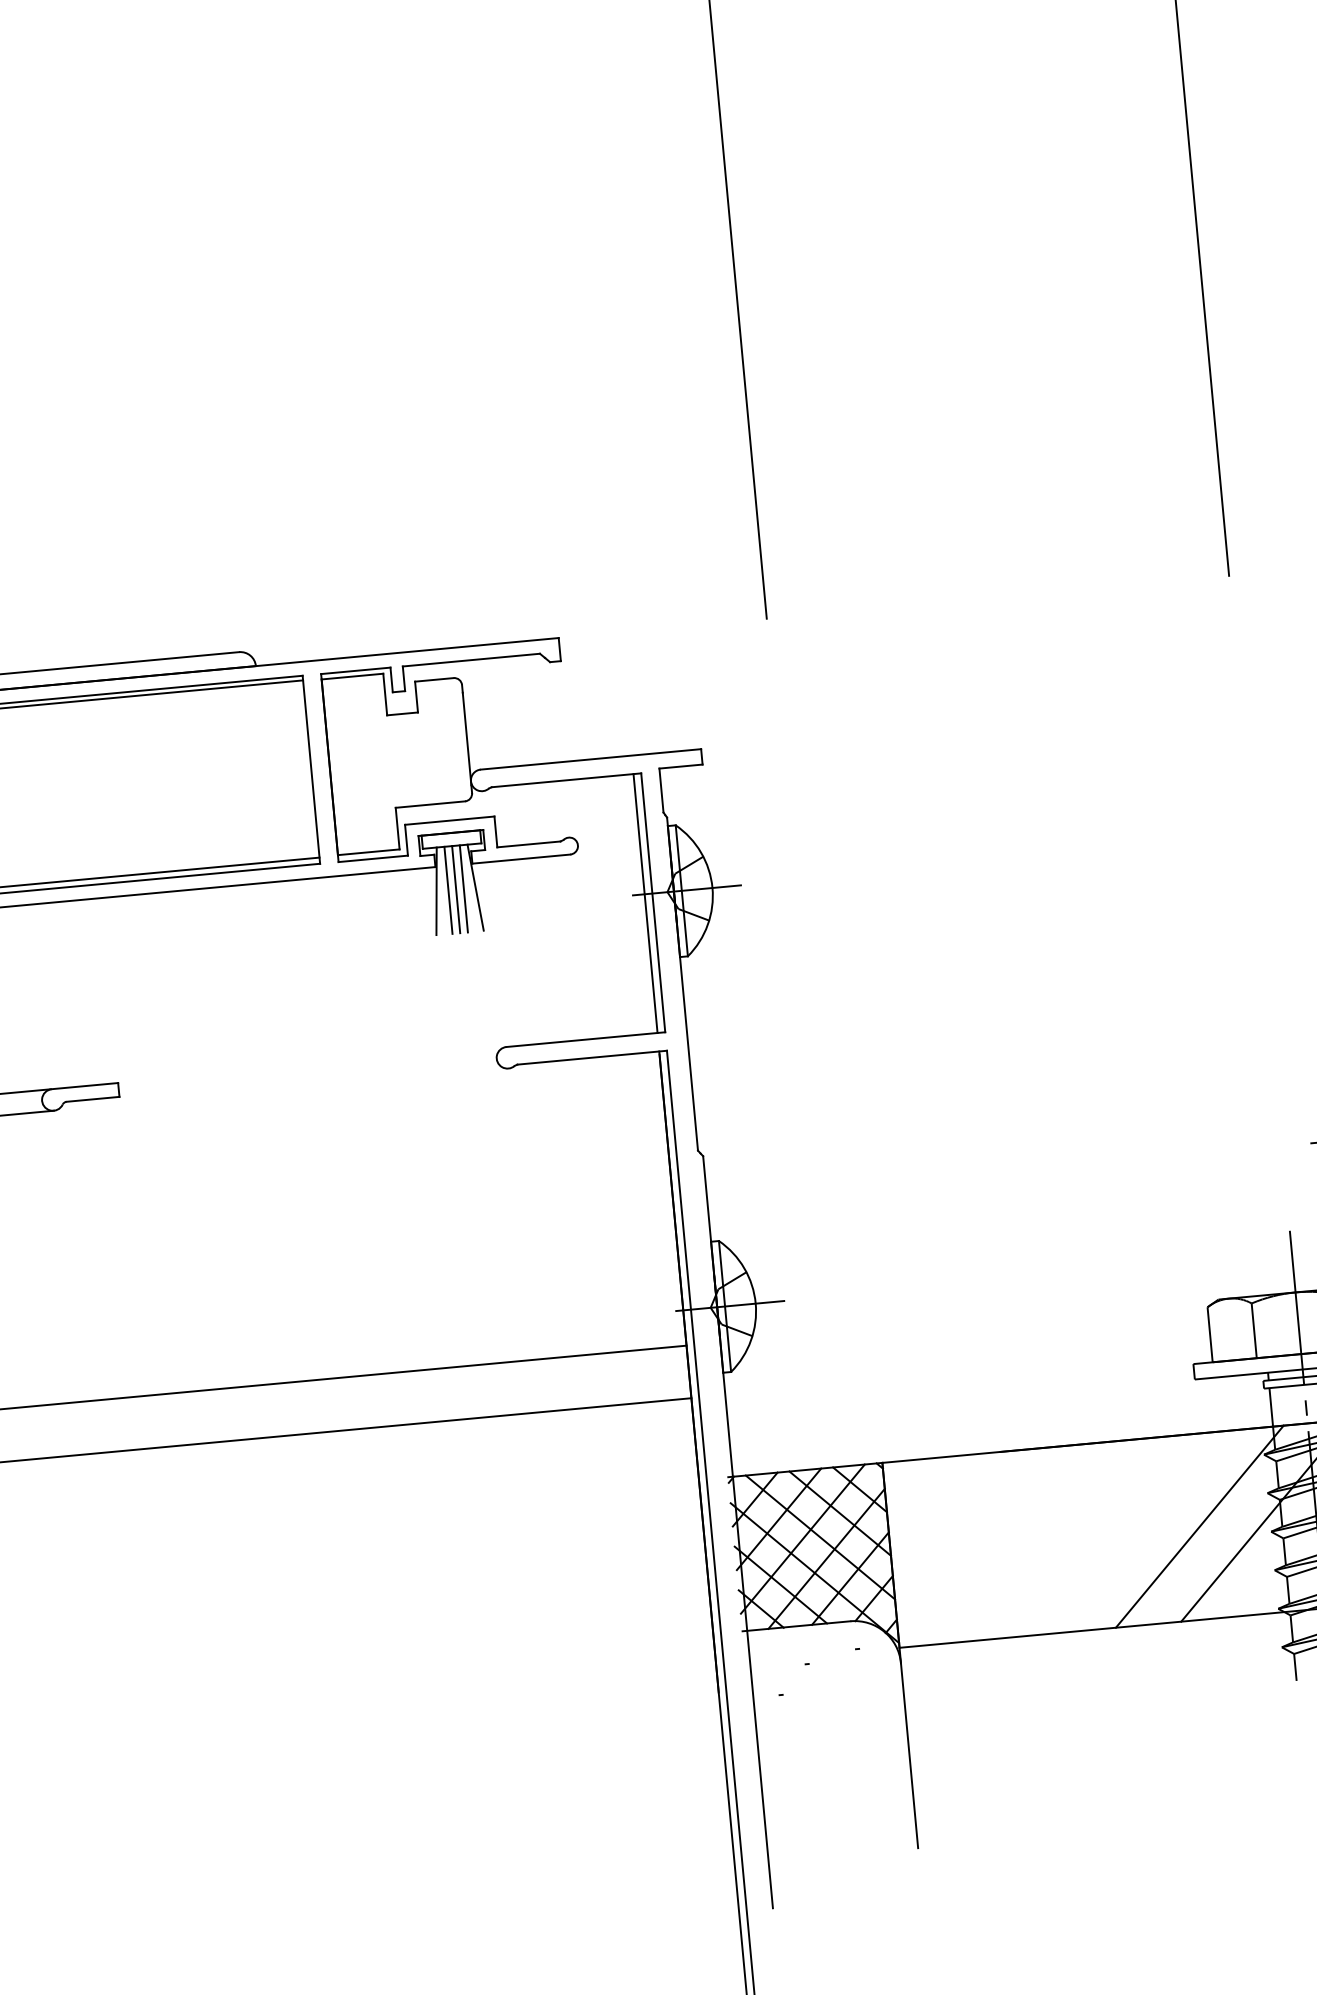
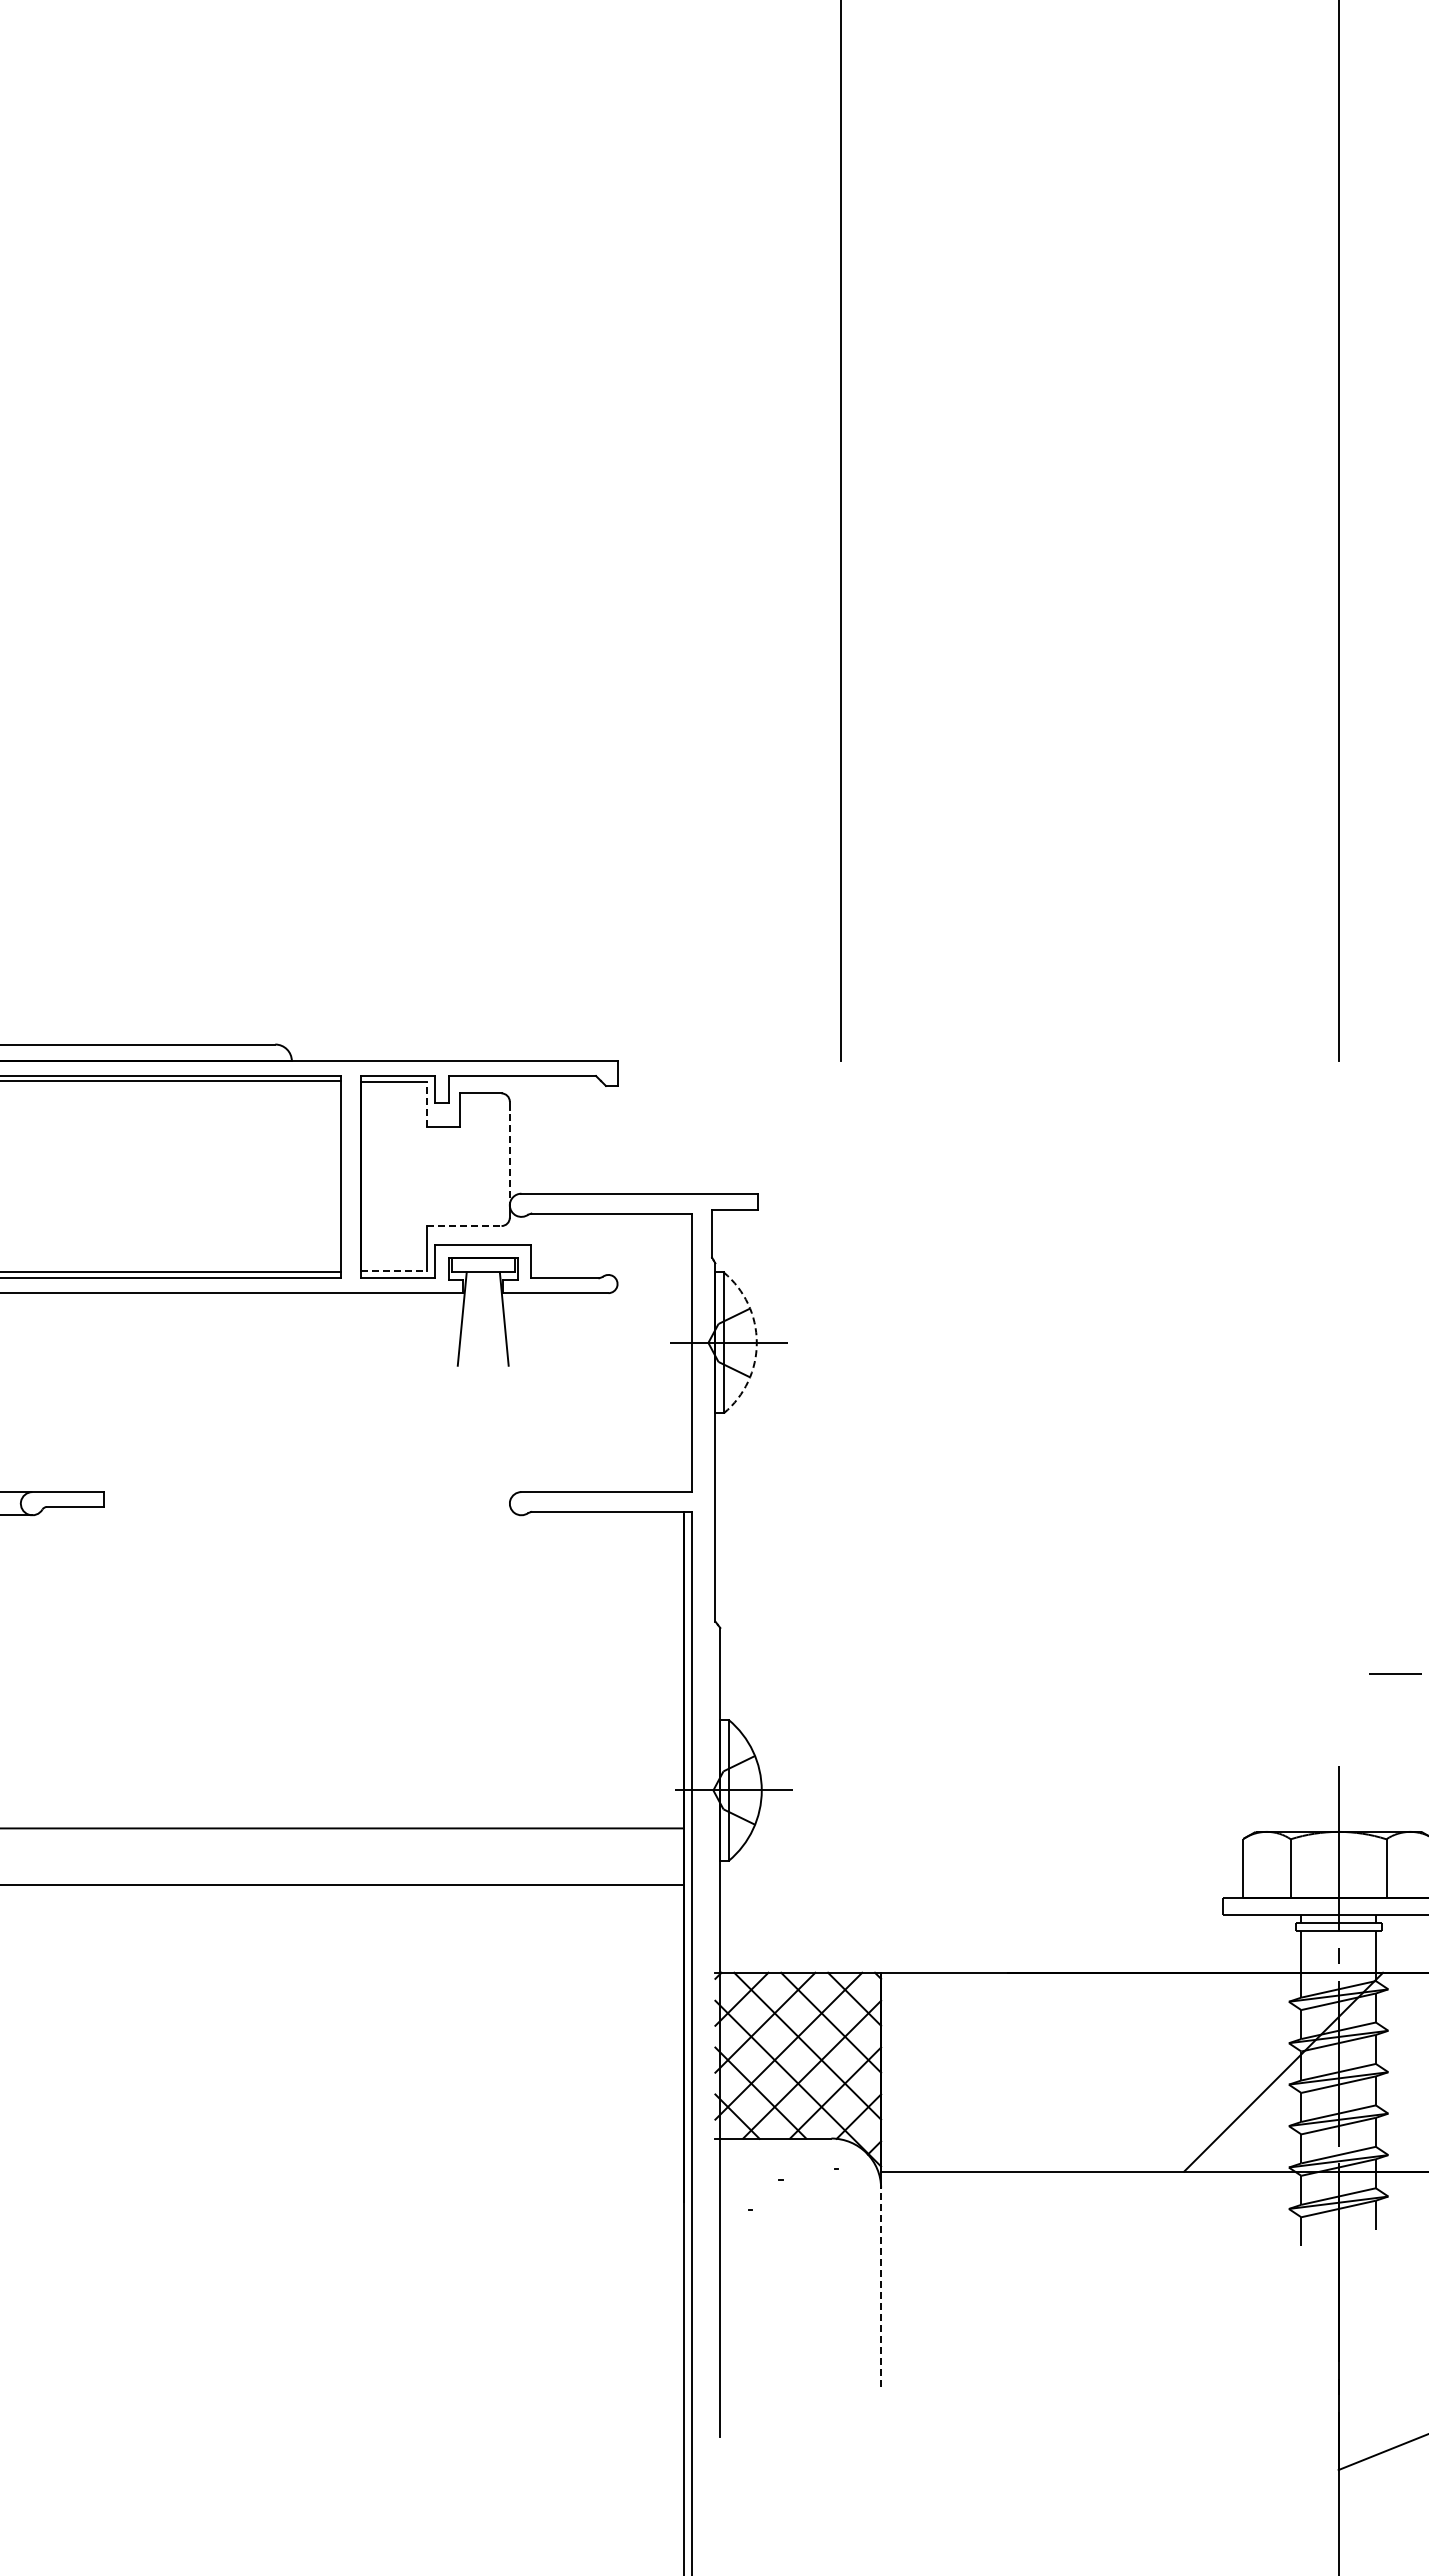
line: (384, 693) -> (426, 1103), solid -> dashed
line: (466, 738) -> (509, 1159), solid -> dashed
line: (430, 805) -> (464, 1226), solid -> dashed
line: (369, 851) -> (394, 1270), solid -> dashed
arc: (712, 887) -> (756, 1342), solid -> dashed
line: (456, 889) -> (483, 1319), removed
line: (463, 889) -> (491, 1319), removed
line: (448, 890) -> (475, 1319), removed
line: (645, 903) -> (683, 1352), removed
line: (1198, 1526) -> (1212, 2071), removed
line: (909, 1755) -> (881, 2287), solid -> dashed

